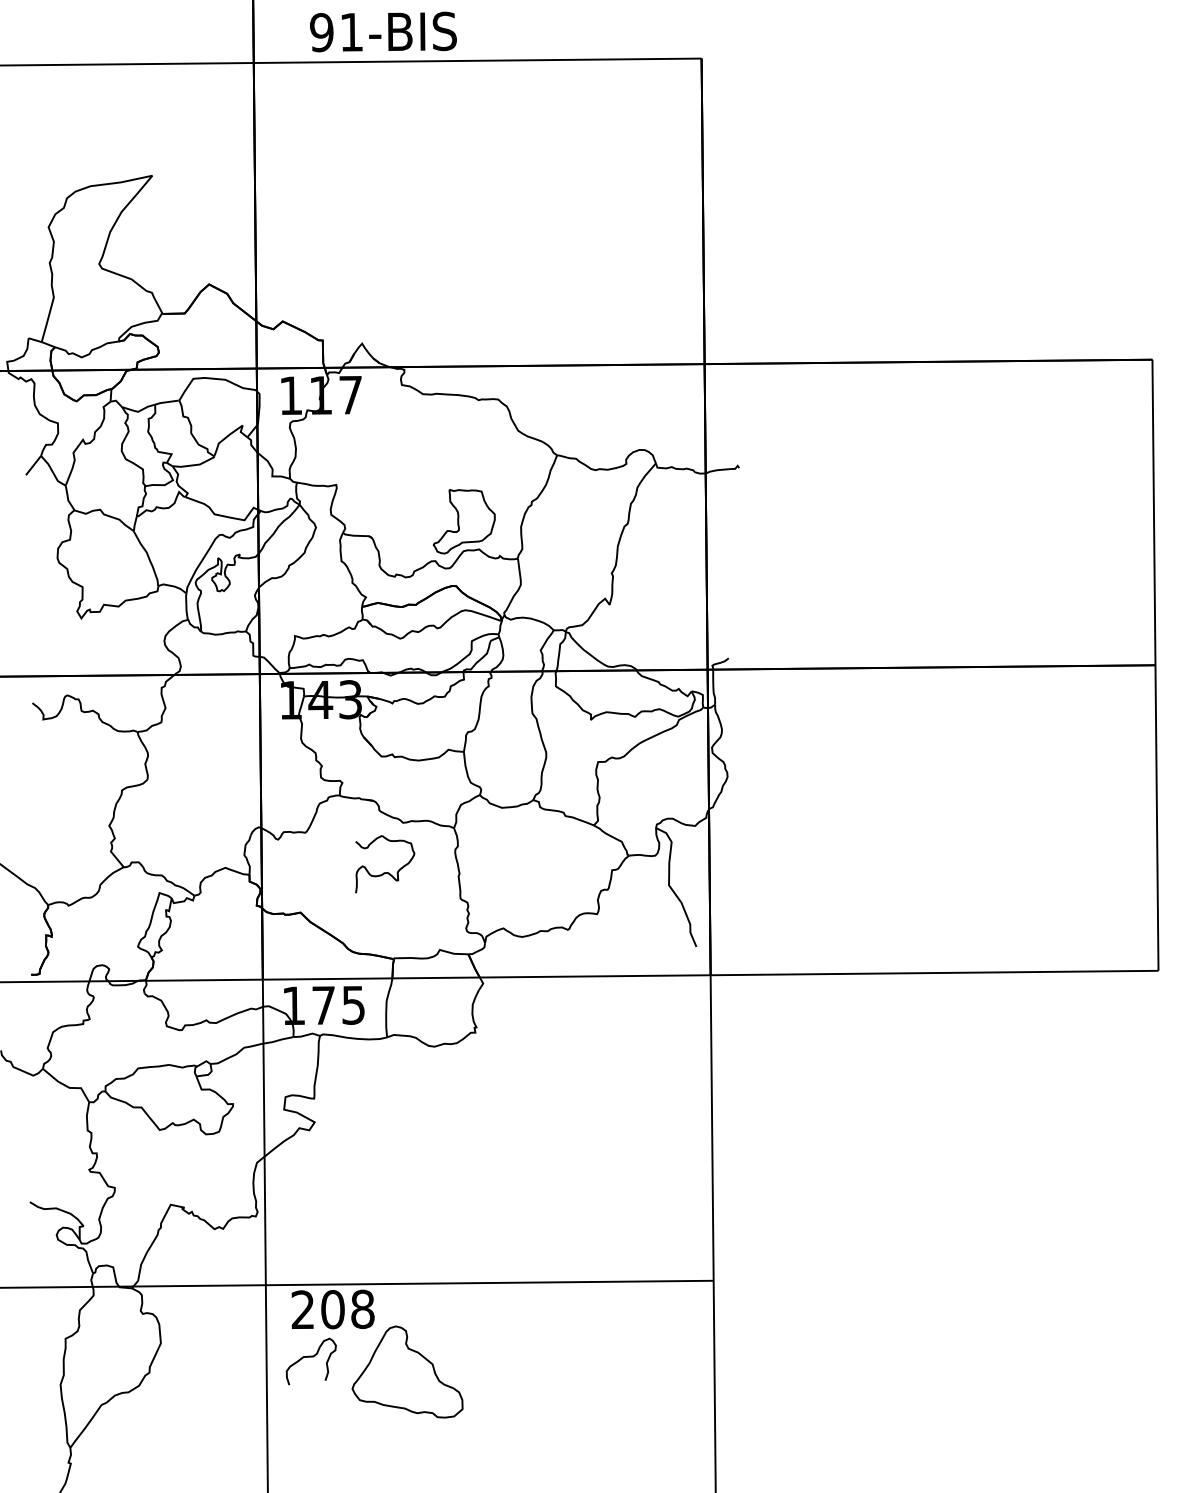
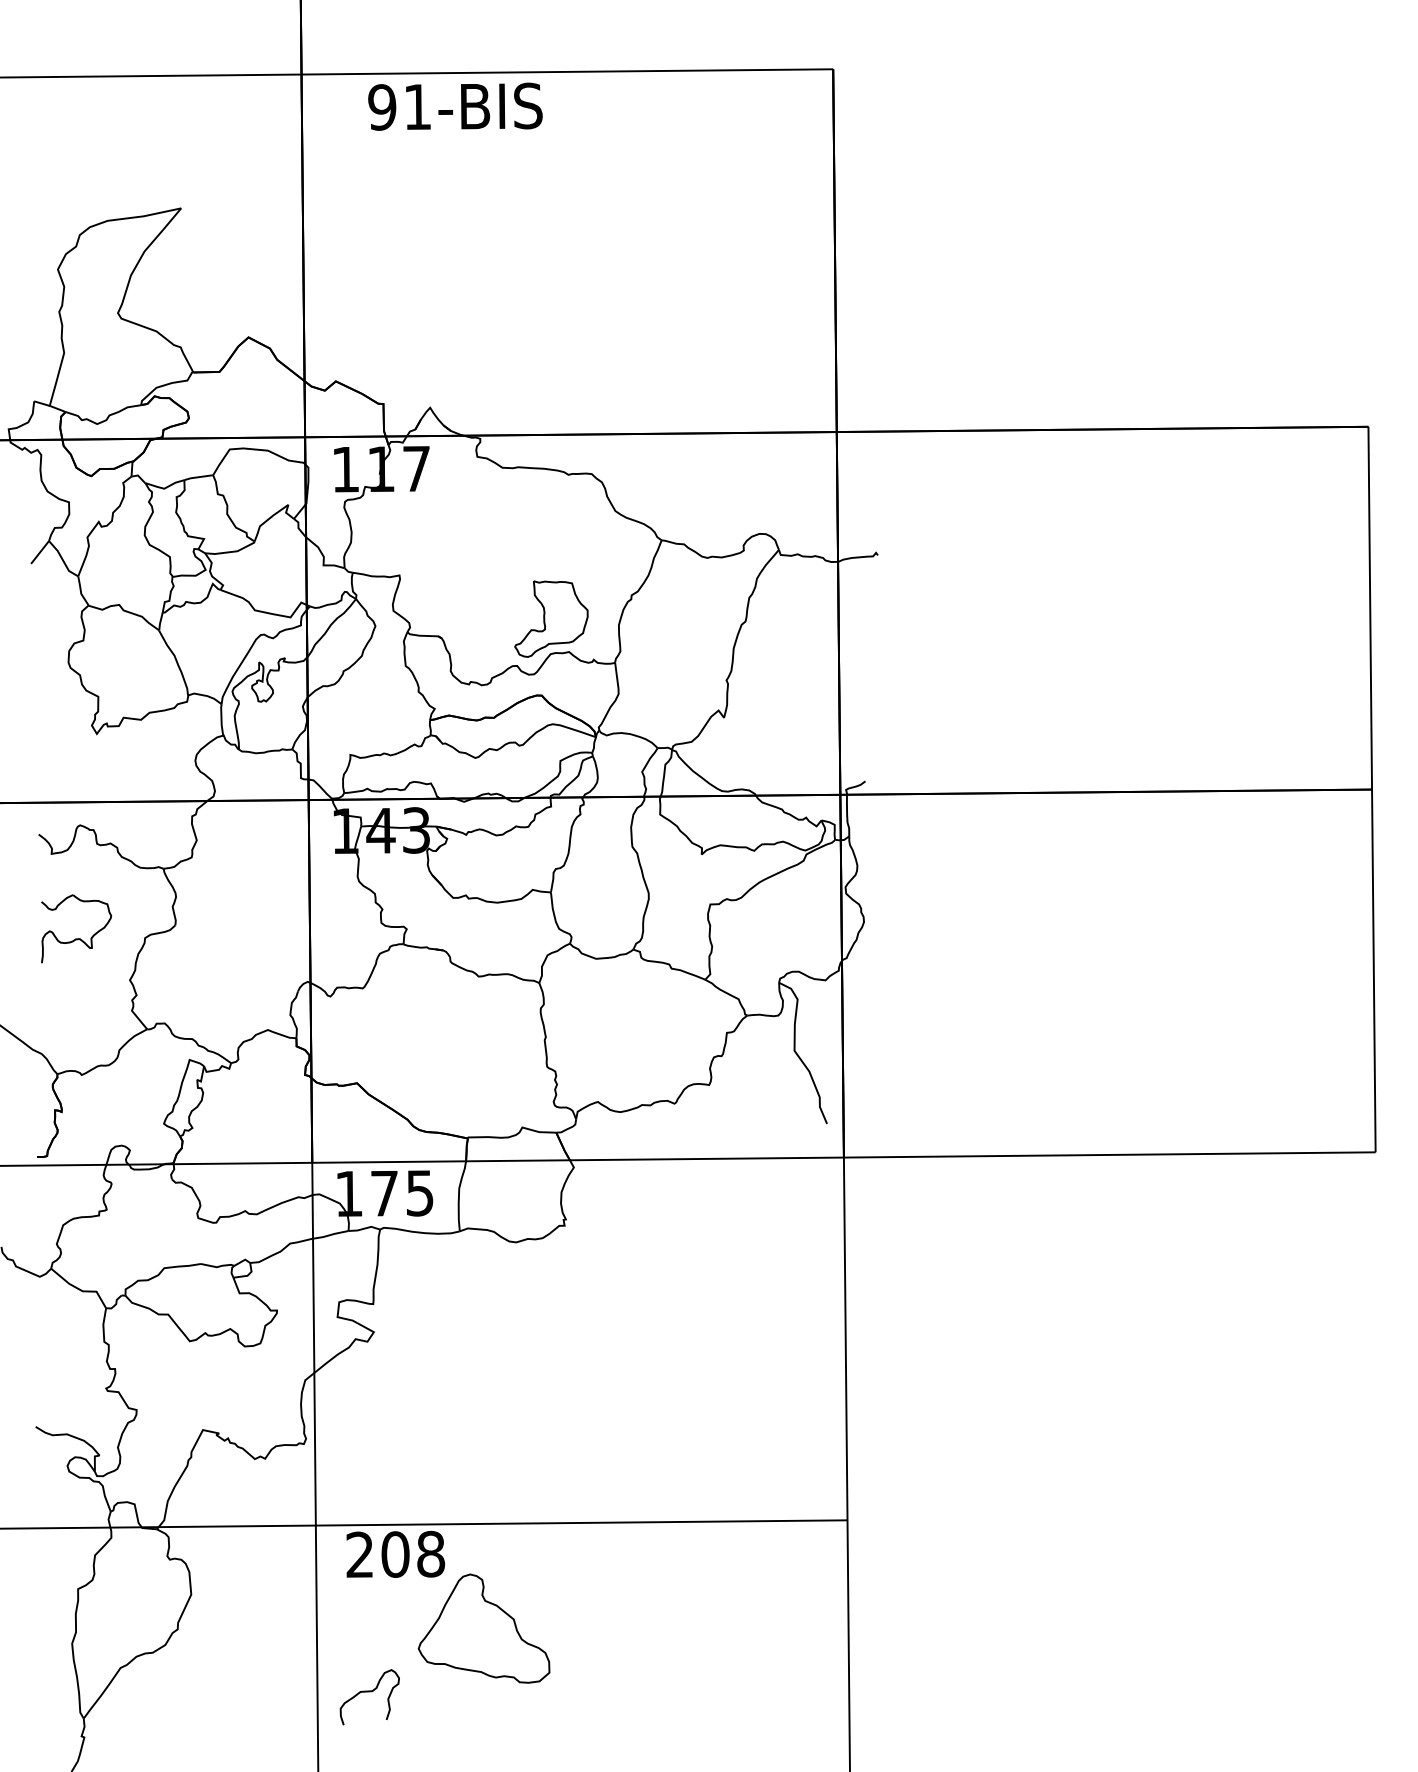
text: (383, 31) -> (455, 106), moved
part: (385, 872) -> (76, 938), moved
curve: (311, 1357) -> (369, 1692), moved

